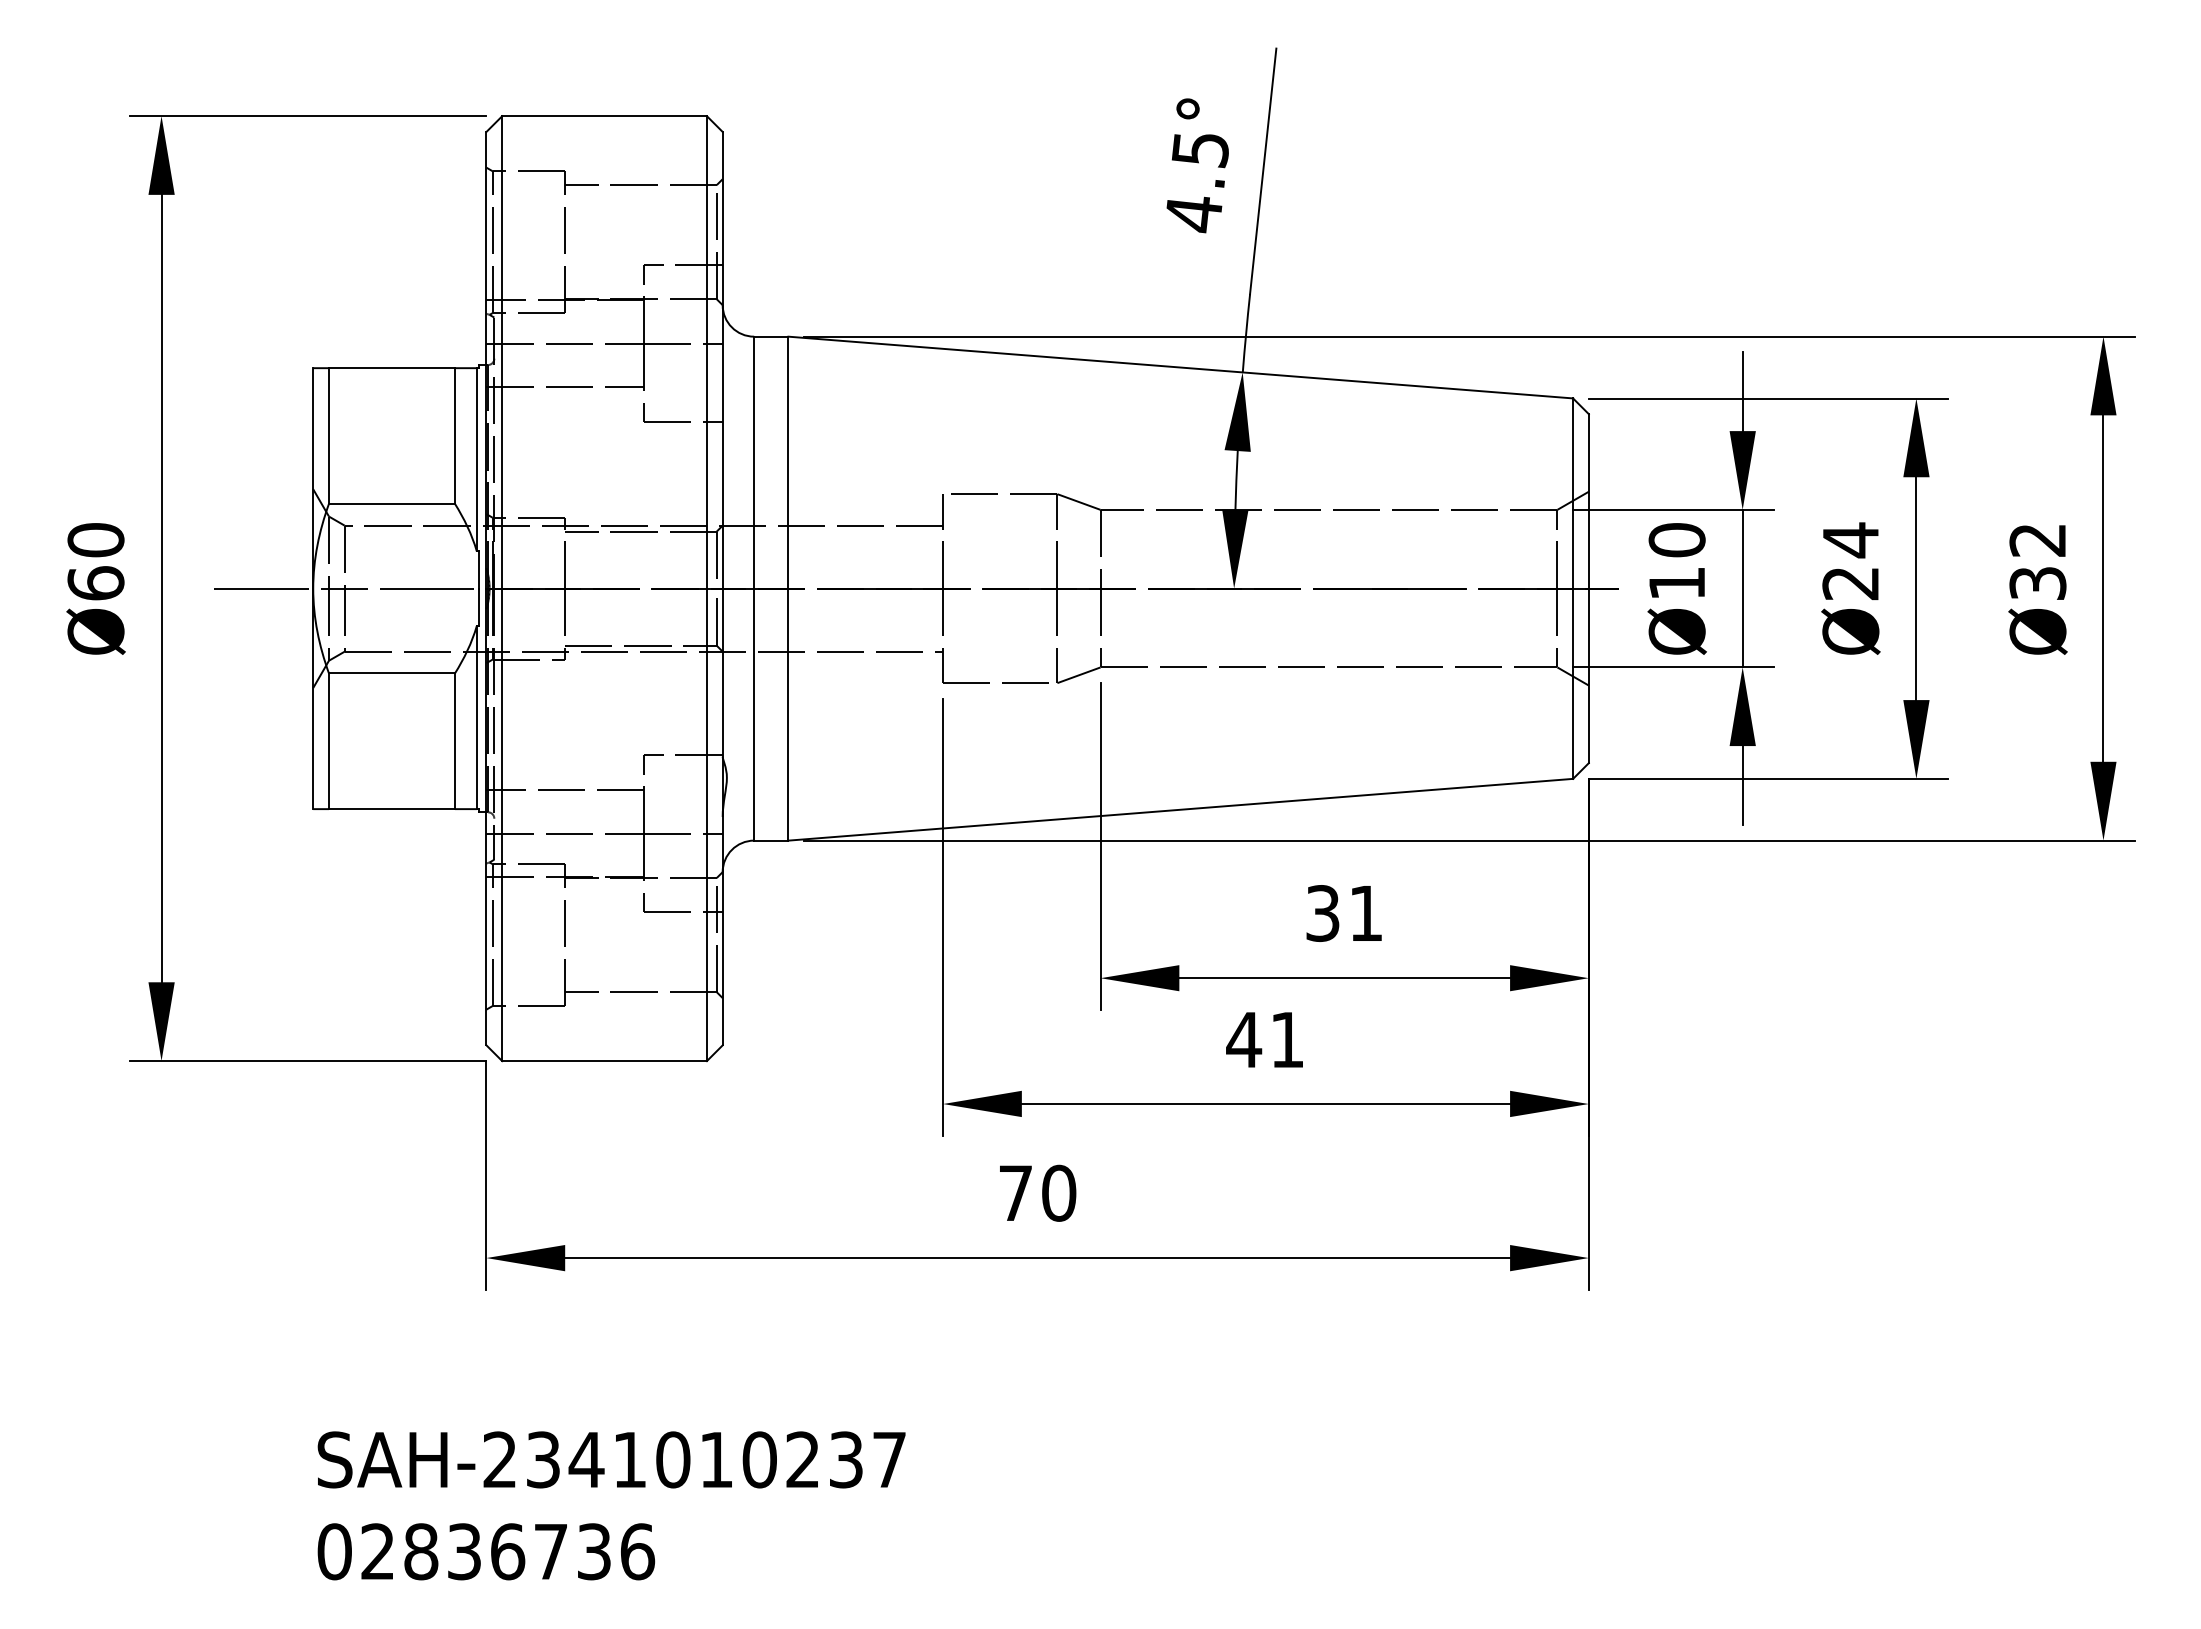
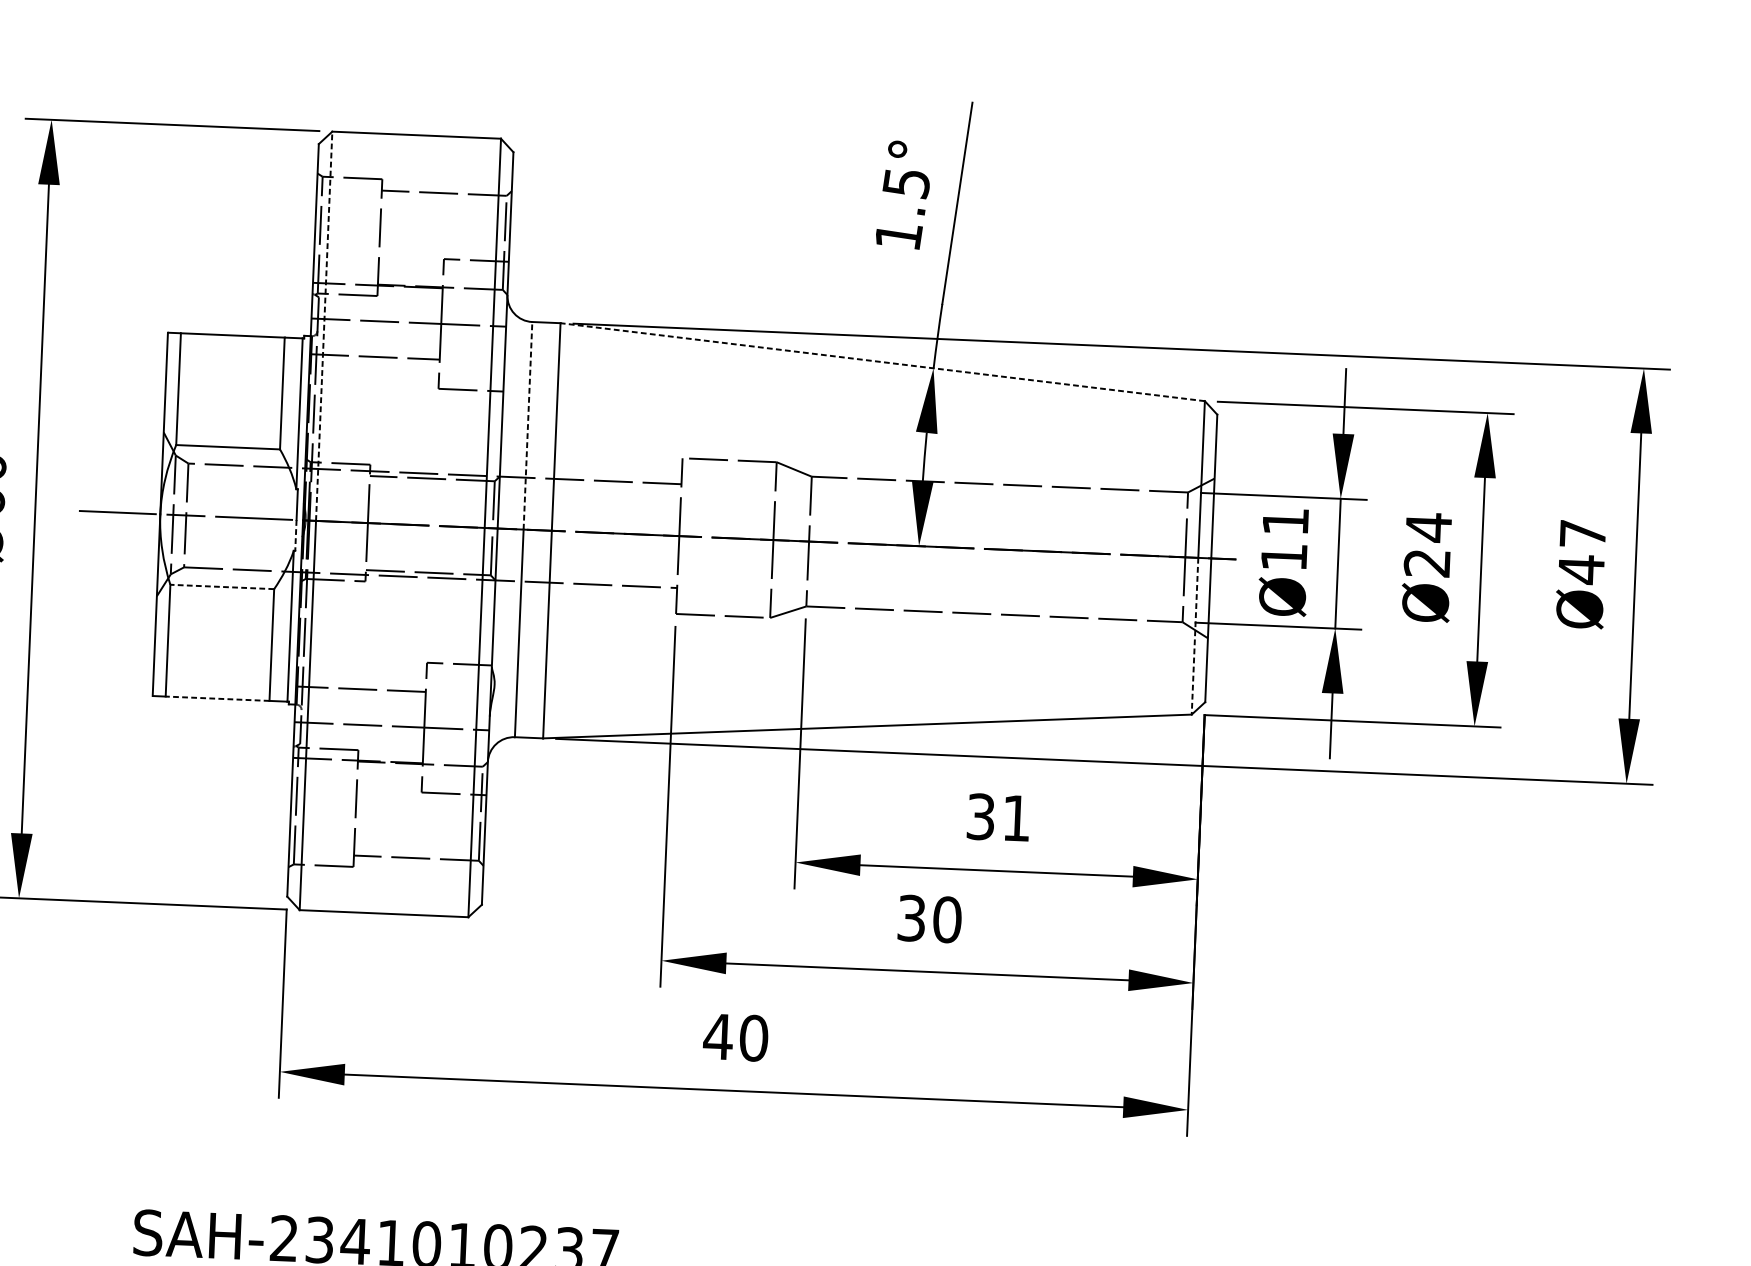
text: (1194, 214) -> (899, 236), 4.5° -> 1.5°
line: (502, 351) -> (324, 325), solid -> dashed
line: (1180, 367) -> (882, 362), solid -> dashed
line: (754, 462) -> (528, 425), solid -> dashed
text: (1676, 540) -> (1285, 521), Ø10 -> Ø11
text: (2037, 562) -> (1581, 552), Ø32 -> Ø47
line: (478, 607) -> (295, 535), solid -> dashed
line: (391, 673) -> (221, 586), solid -> dashed
line: (1573, 684) -> (1195, 636), solid -> dashed
line: (391, 809) -> (217, 699), solid -> dashed
text: (1265, 1039) -> (929, 918), 41 -> 30
text: (1015, 1192) -> (718, 1036), 70 -> 40

